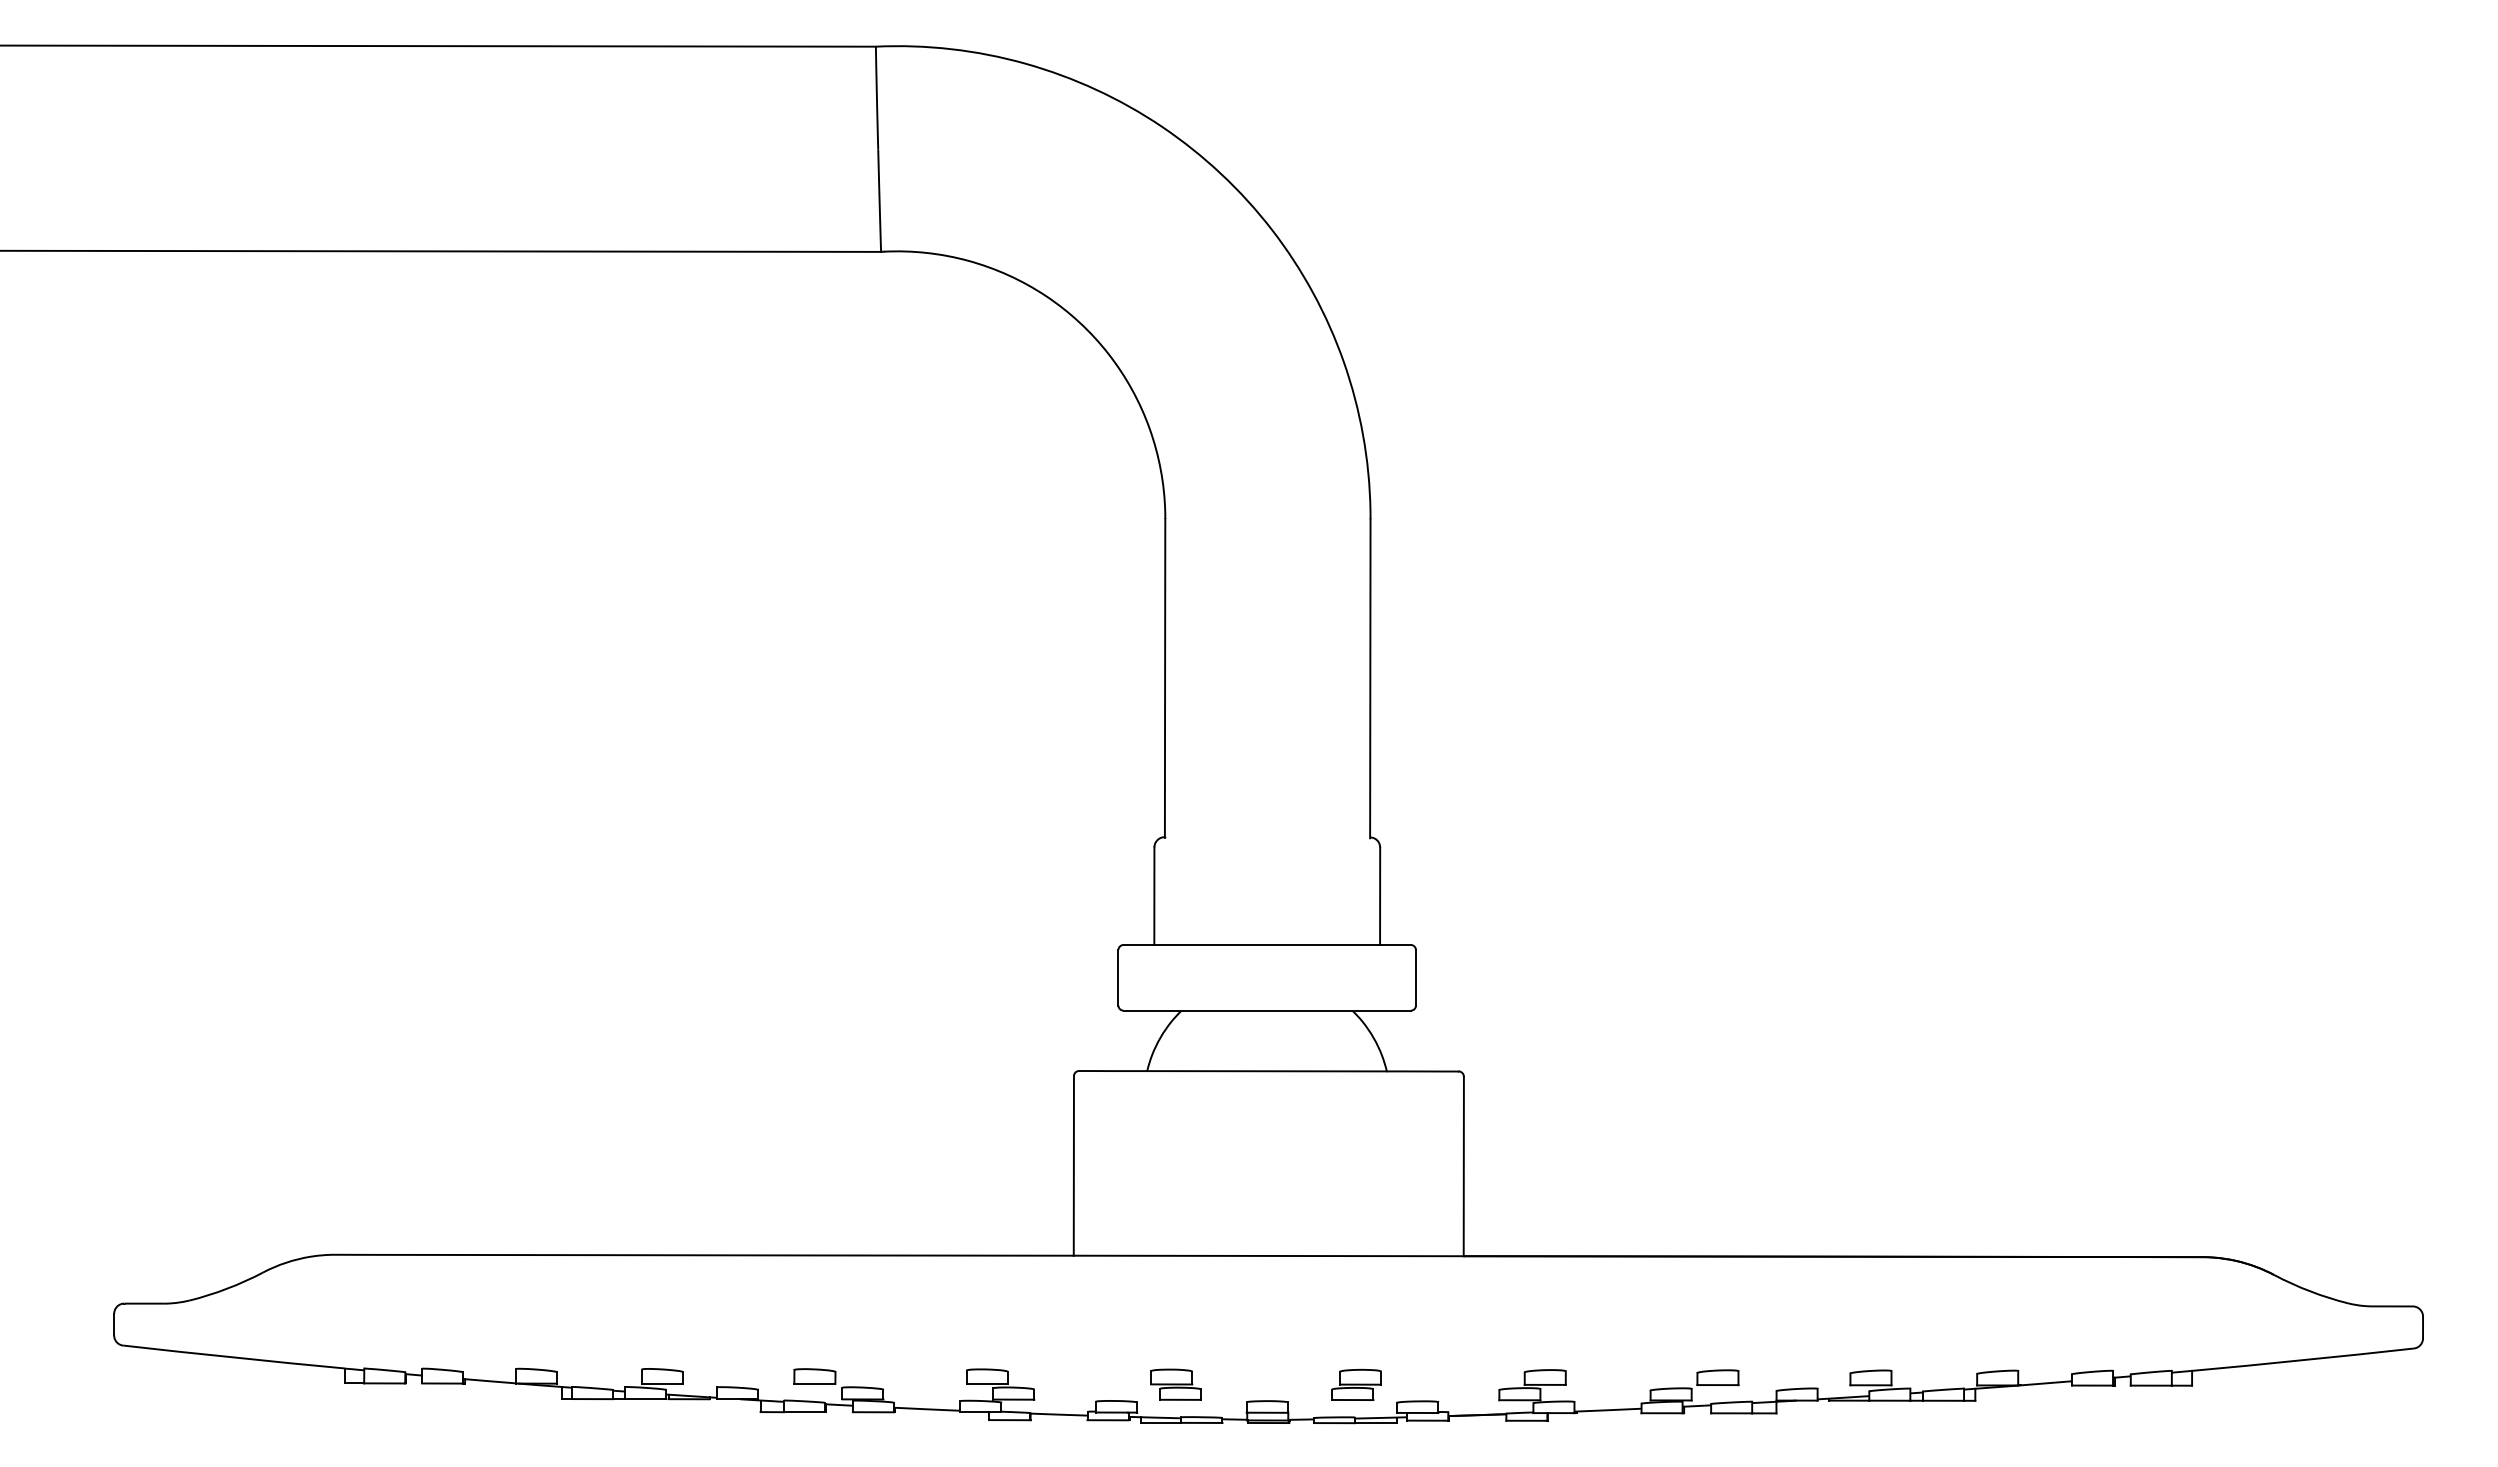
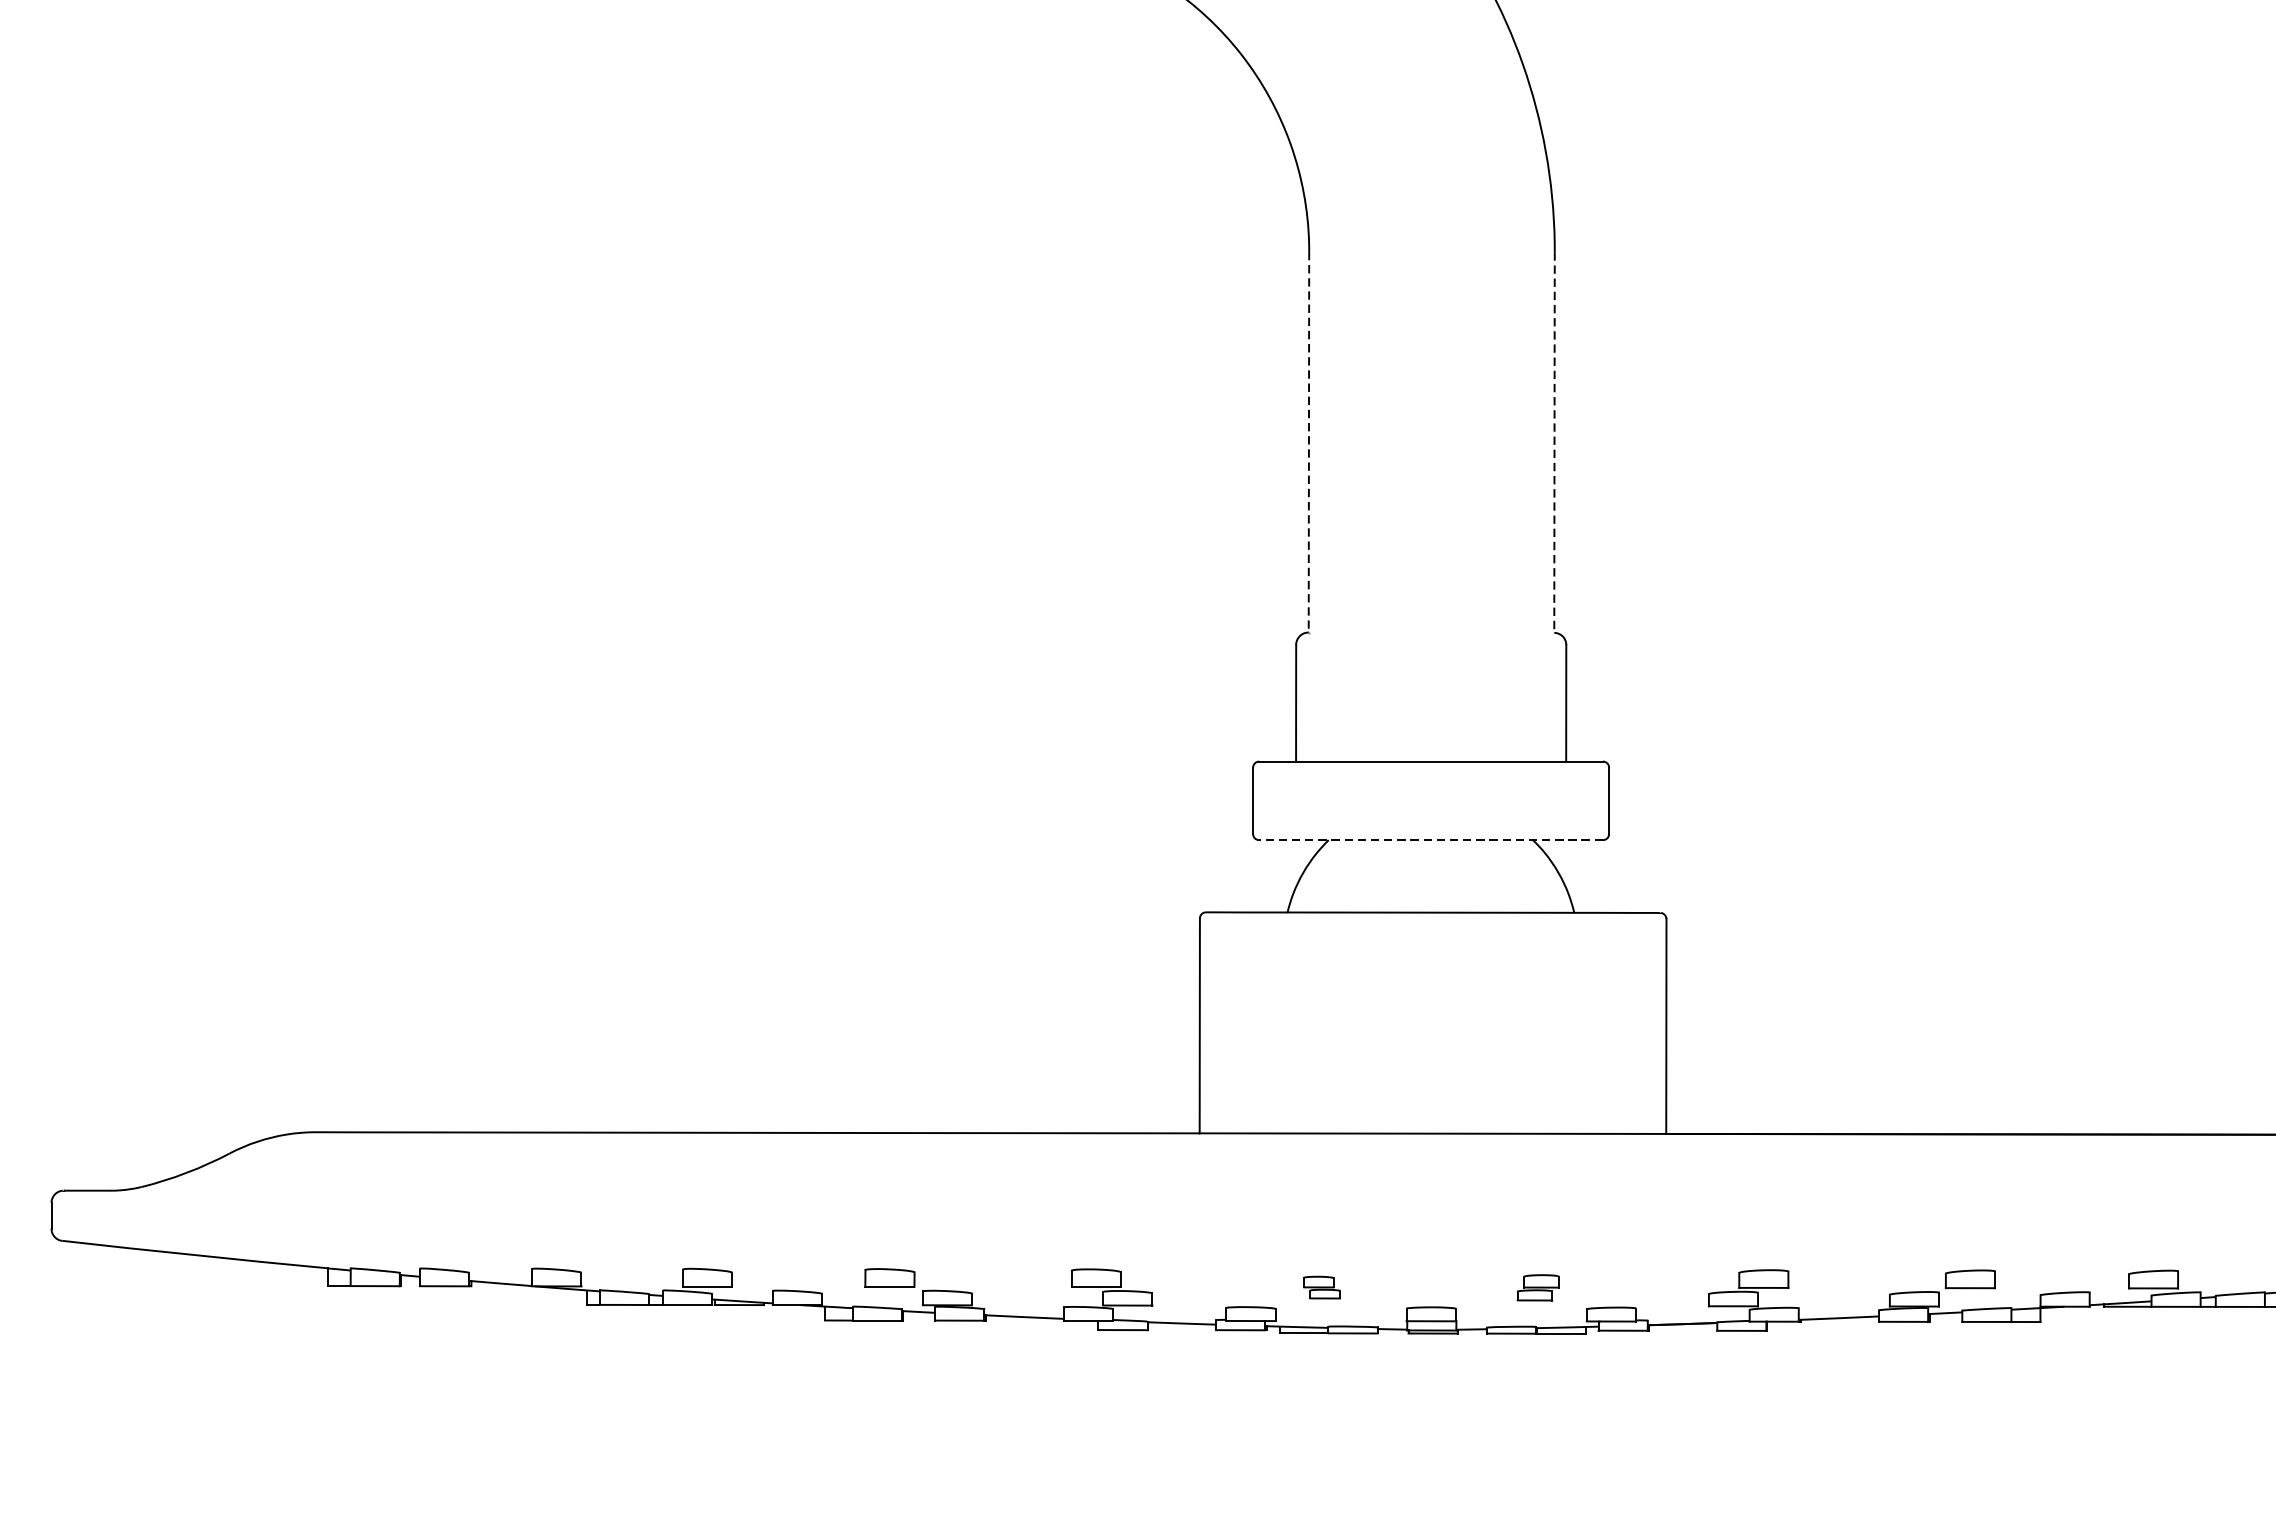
line: (1165, 678) -> (1309, 442), solid -> dashed
line: (1370, 679) -> (1554, 443), solid -> dashed
line: (1267, 1010) -> (1431, 839), solid -> dashed
part: (1175, 1384) -> (1321, 1287), size x0.6
part: (1356, 1384) -> (1537, 1287), size x0.7

